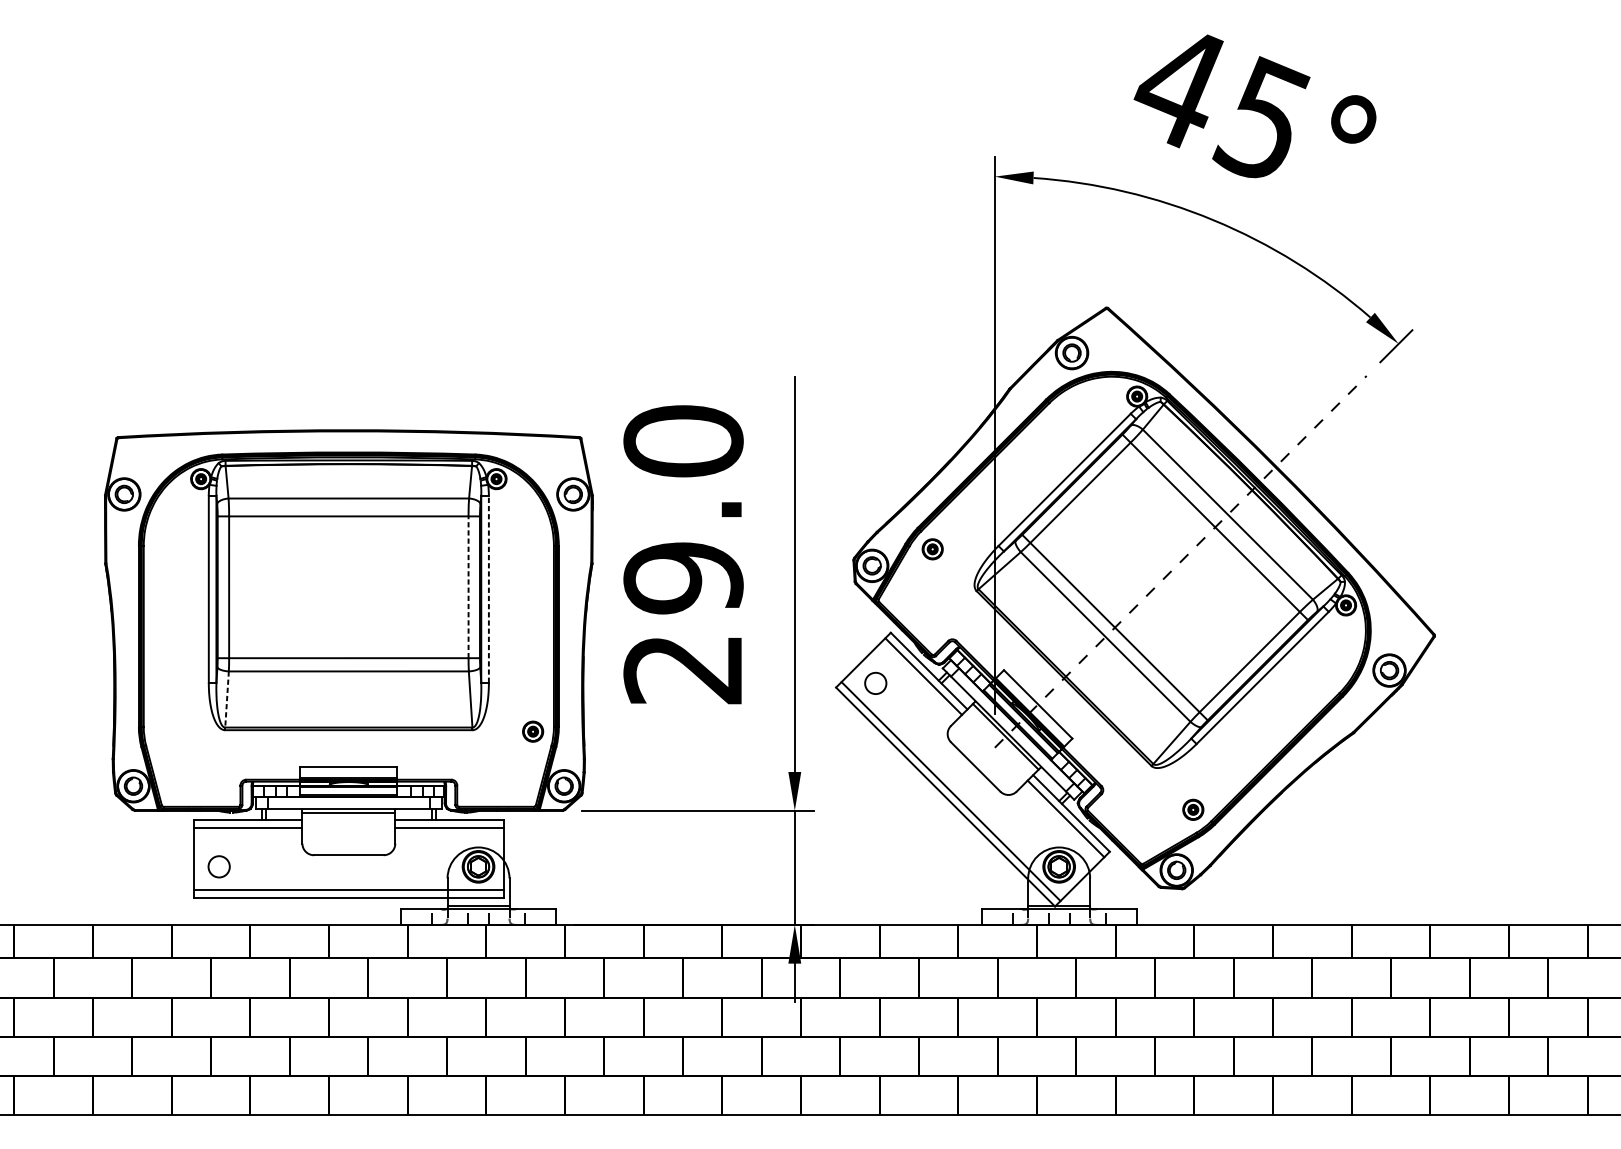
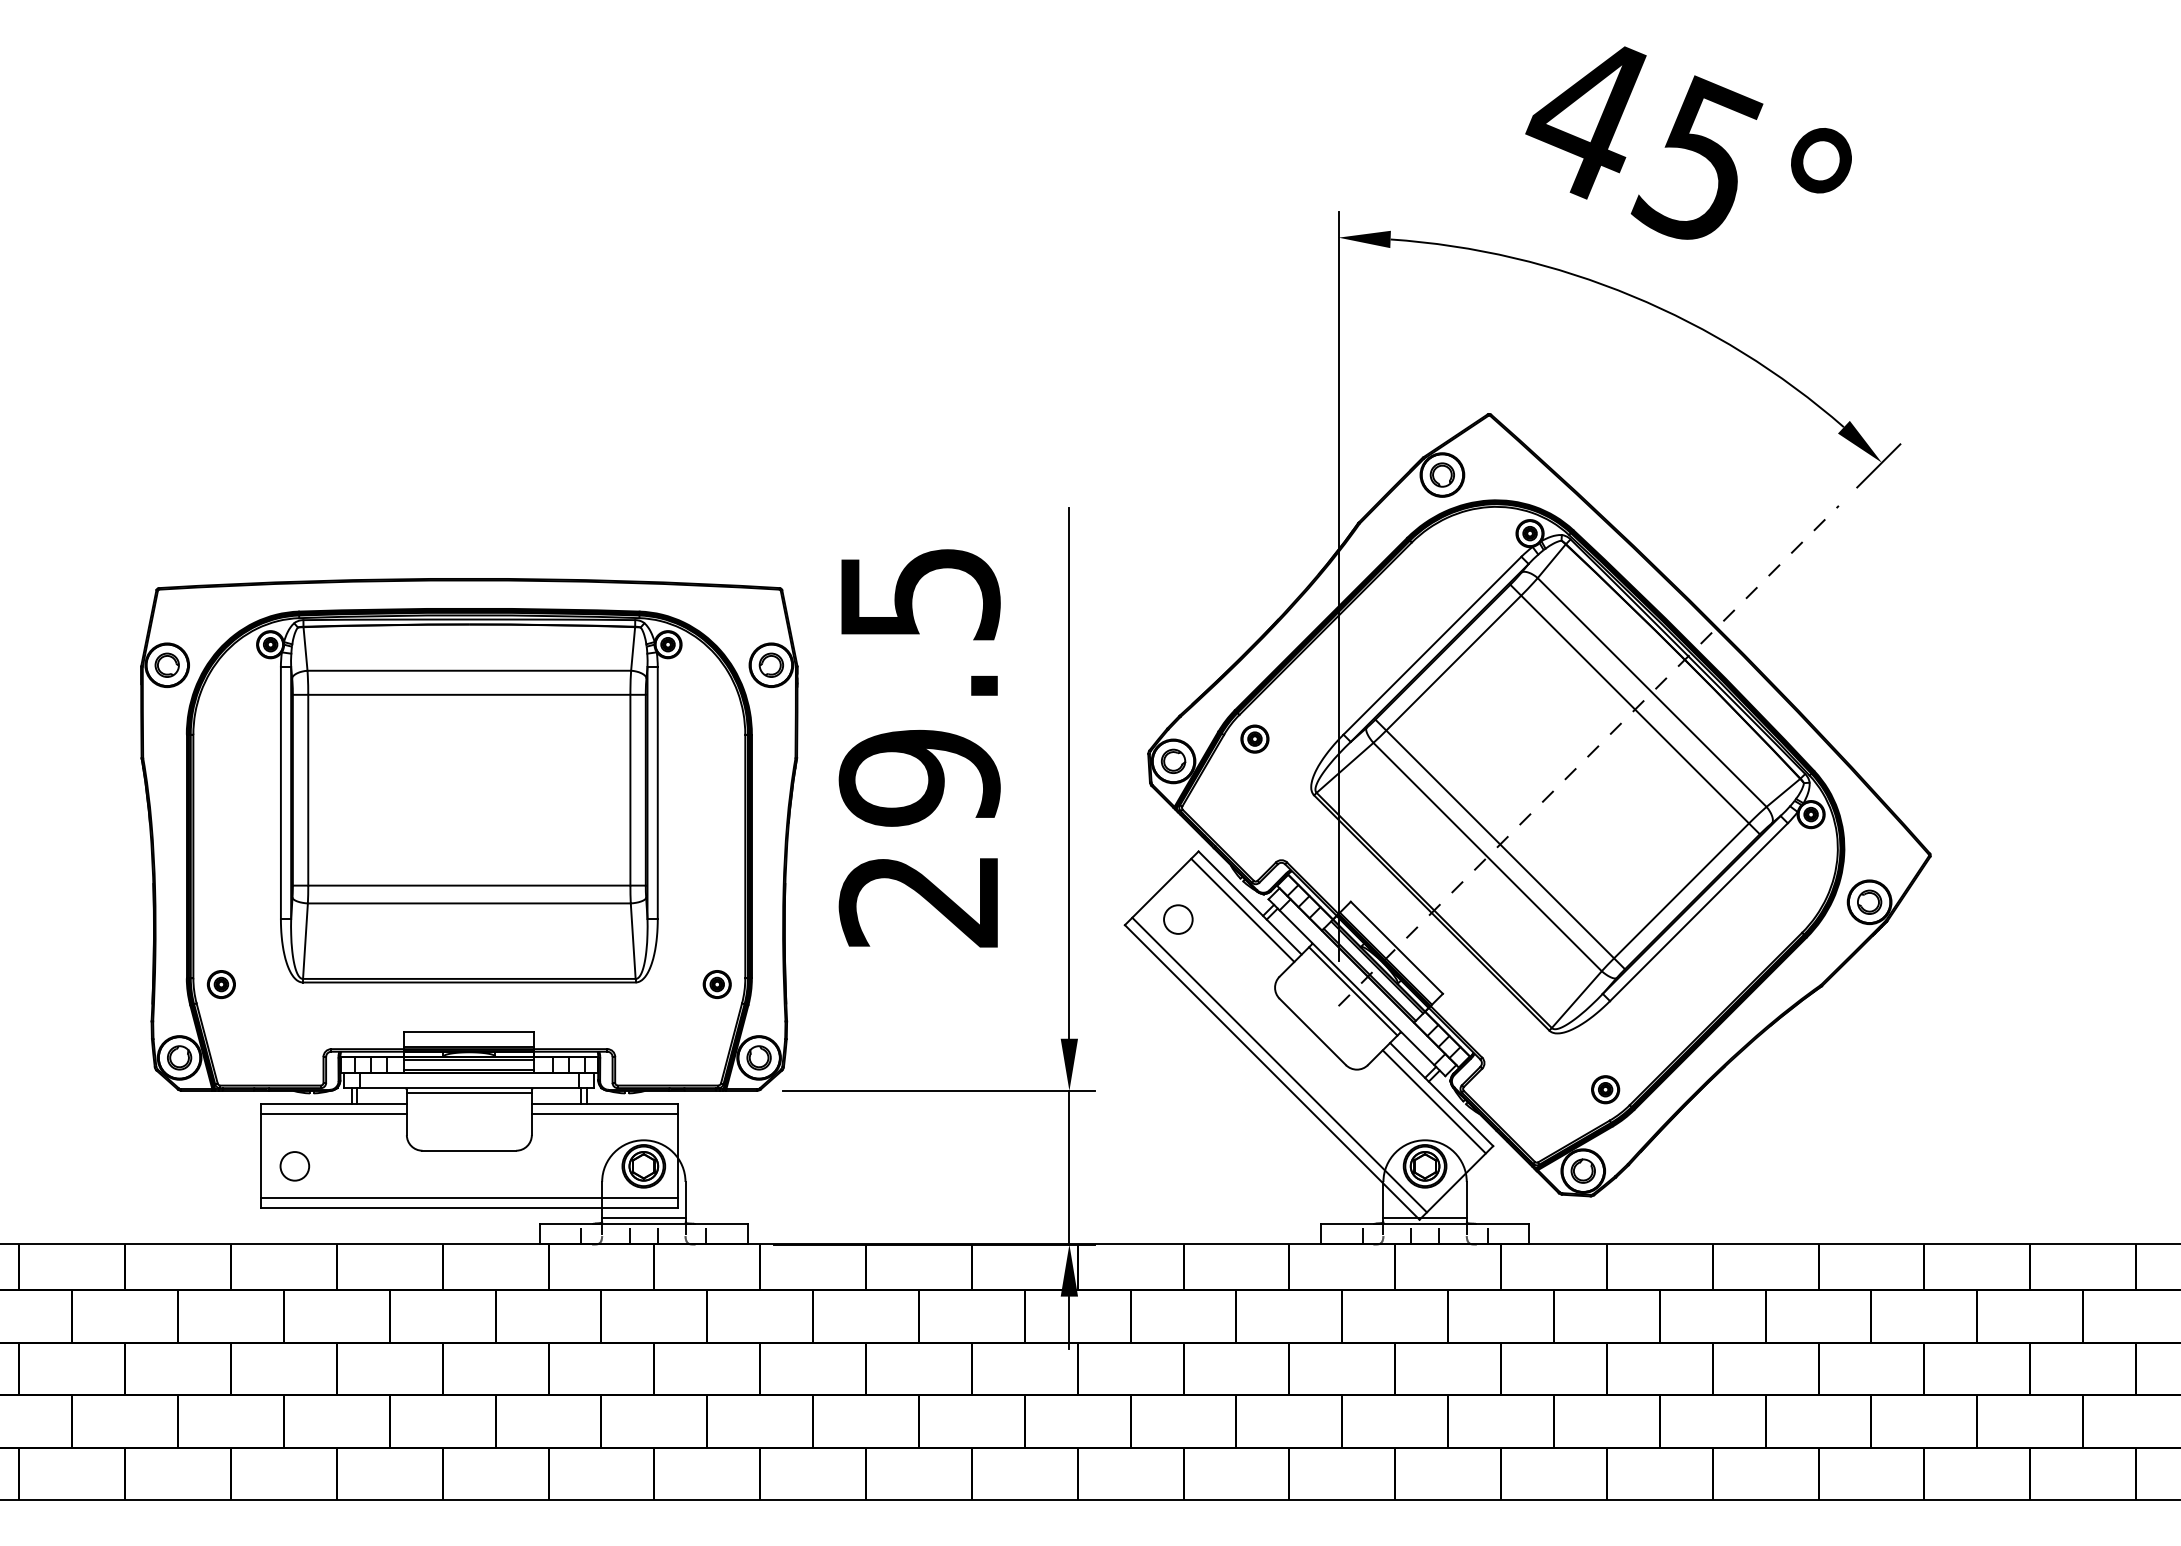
text: (683, 441) -> (919, 593), 29.0 -> 29.5
line: (468, 586) -> (630, 789), dashed -> solid
line: (488, 588) -> (657, 792), dashed -> solid
line: (227, 699) -> (305, 941), dashed -> solid
part: (163, 731) -> (220, 984), added

